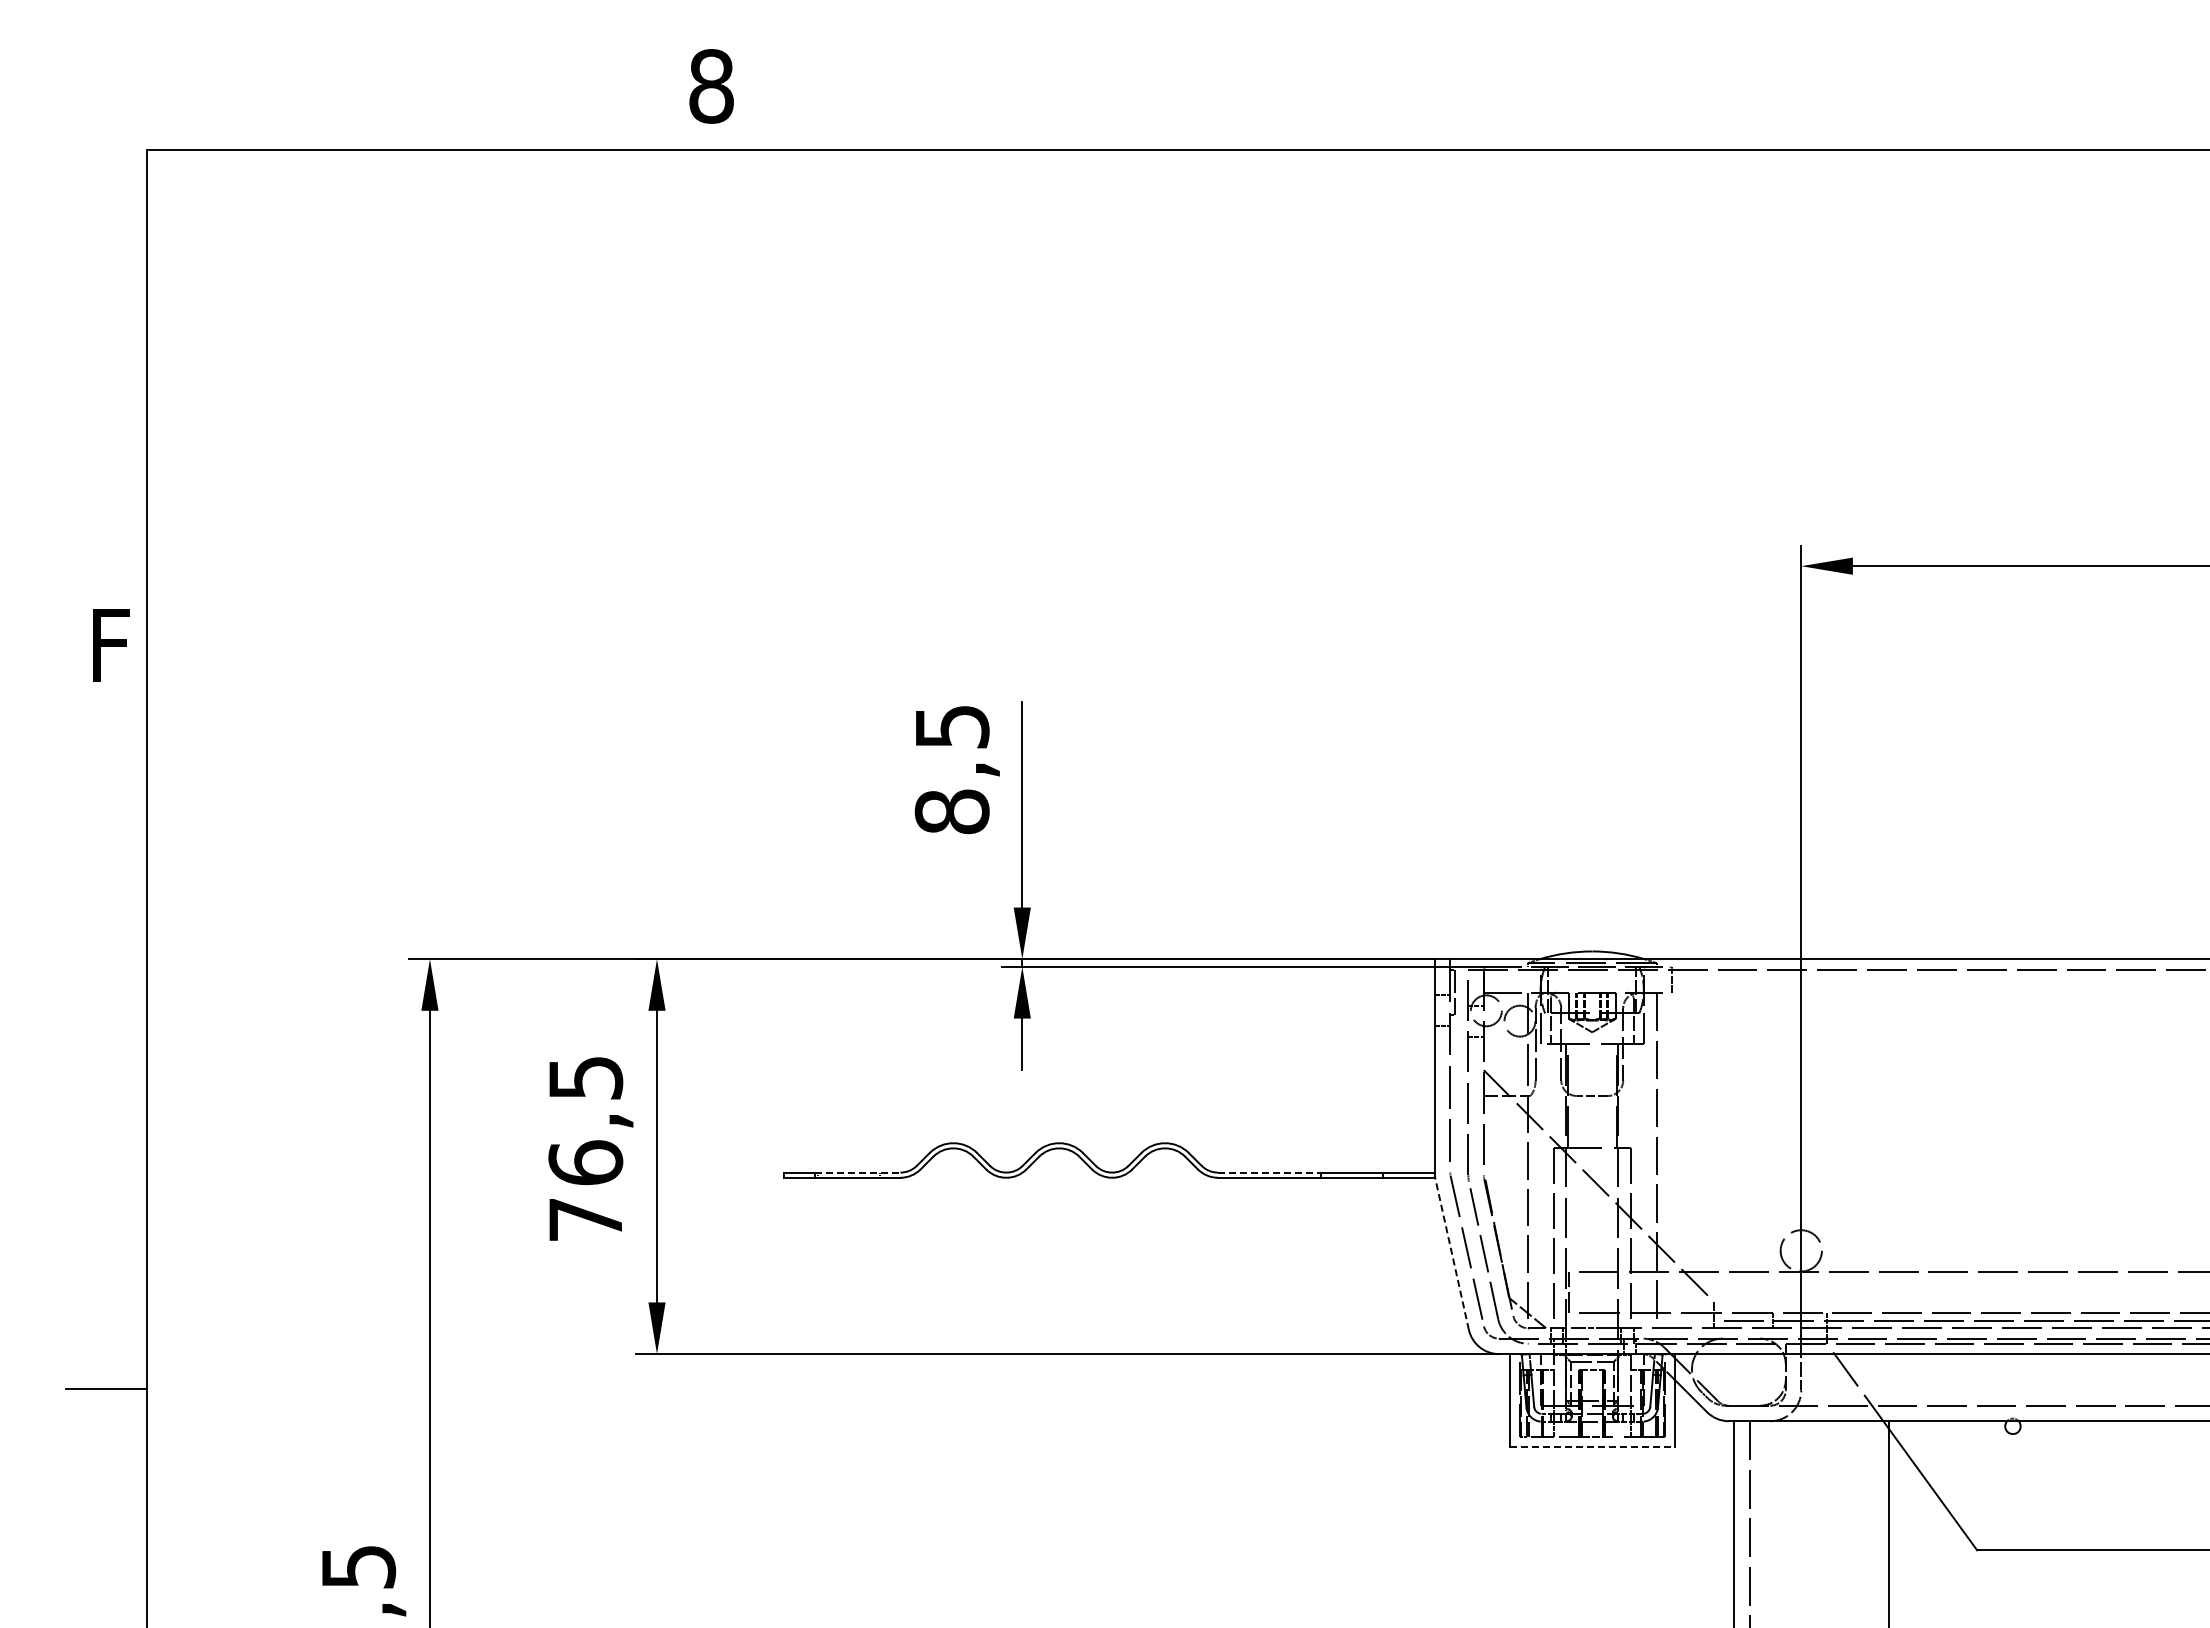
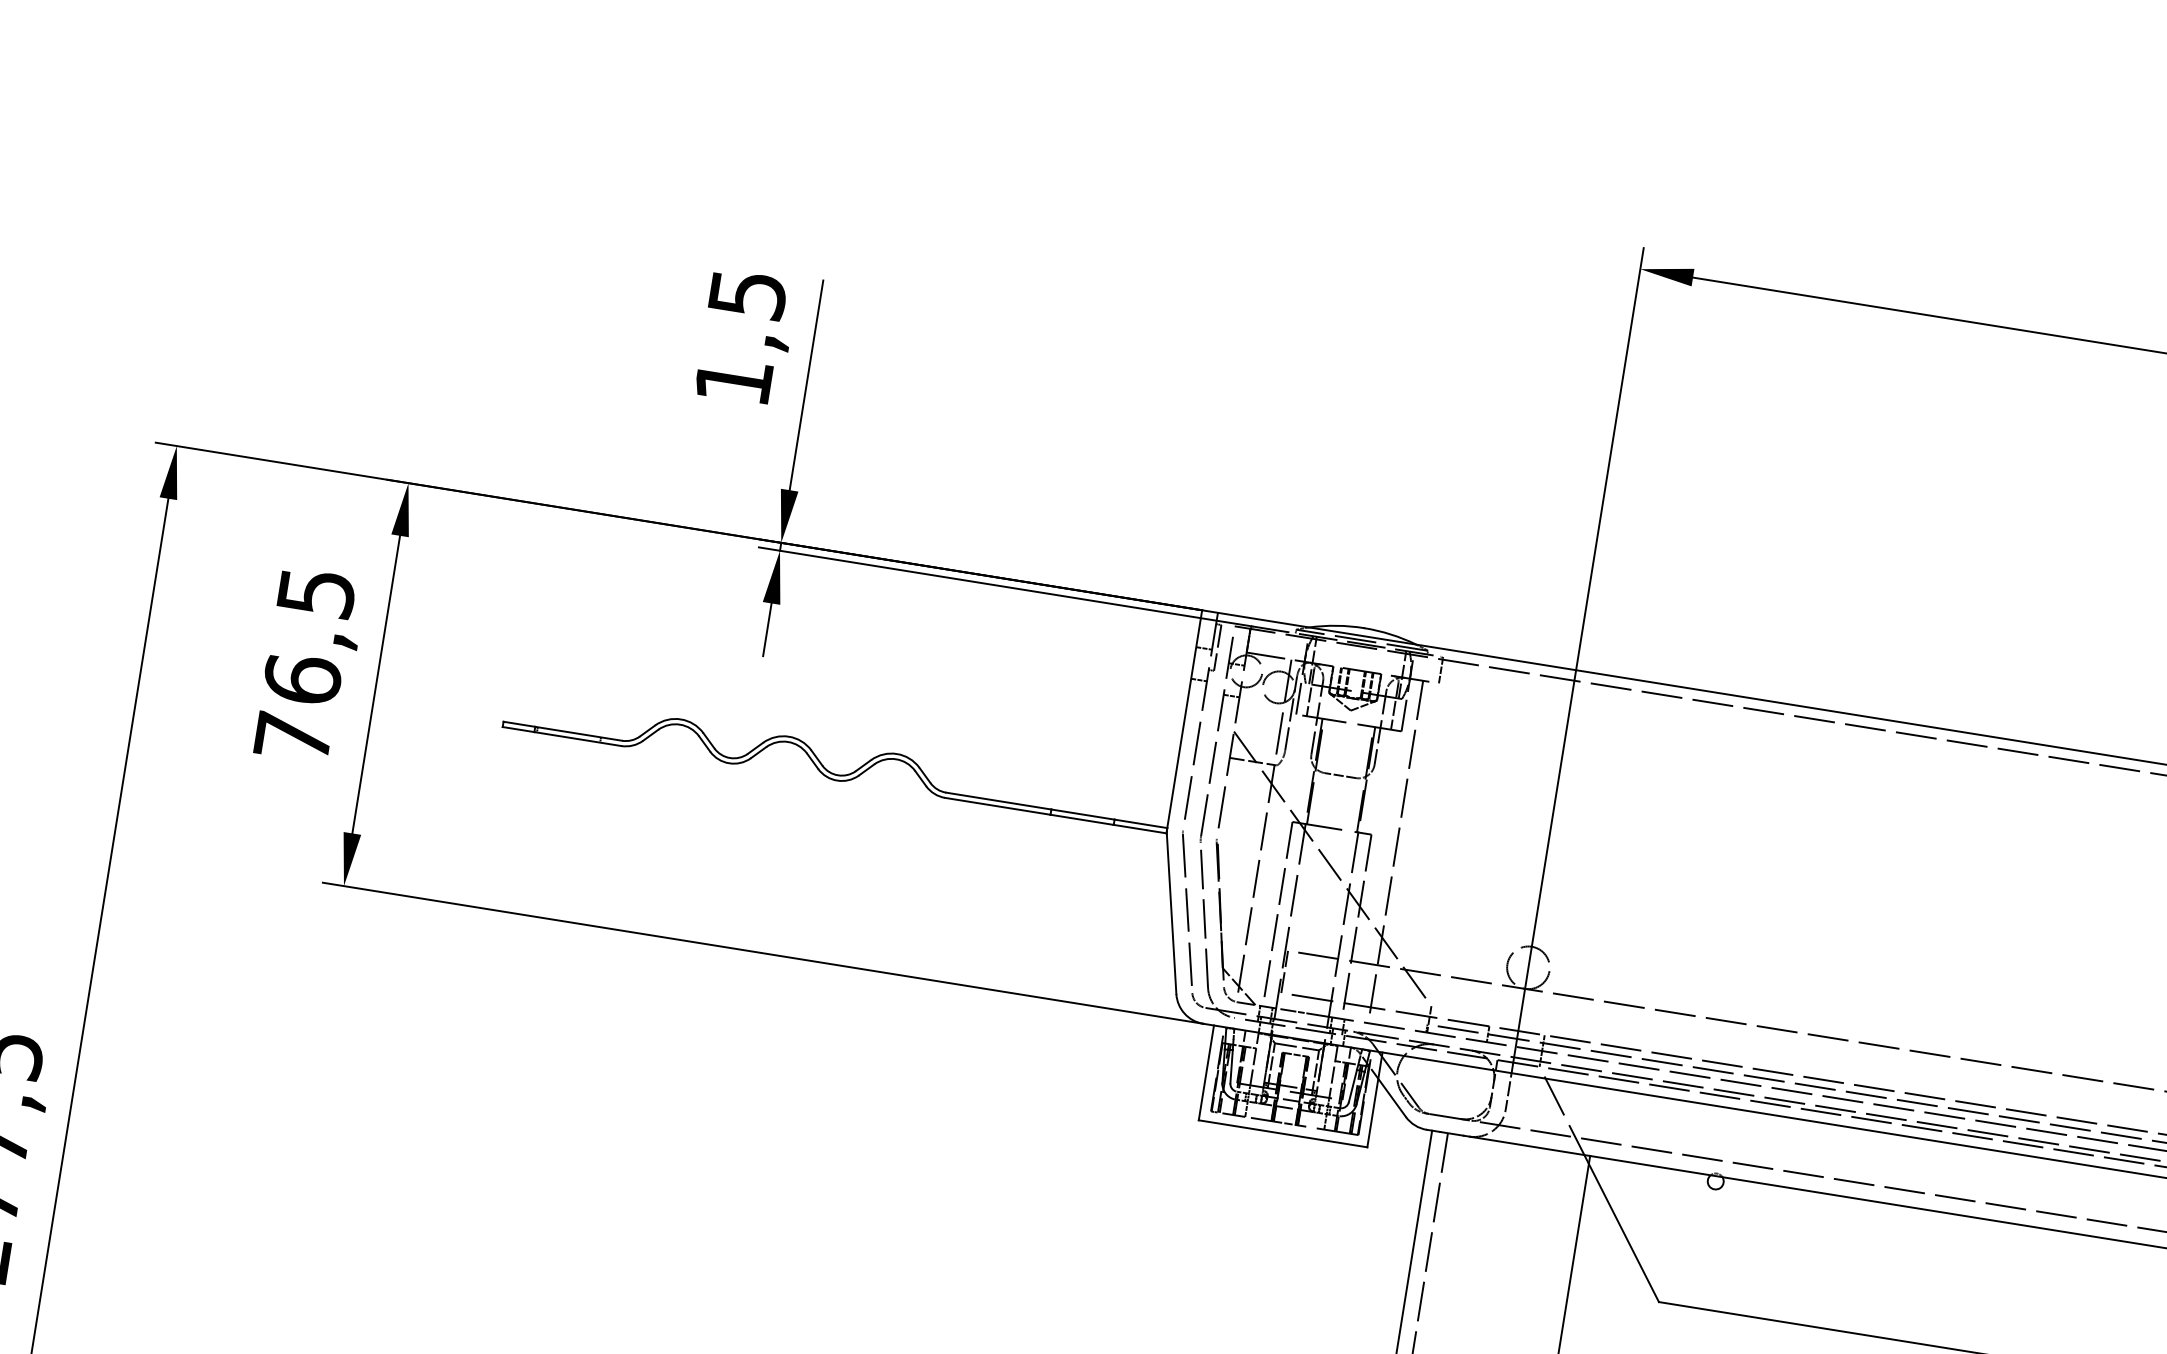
text: (951, 811) -> (733, 380), 8,5 -> 1,5
line: (857, 1172) -> (578, 733), dashed -> solid
line: (1269, 1172) -> (998, 800), dashed -> solid
line: (1452, 1254) -> (1171, 914), dashed -> solid
line: (1592, 1447) -> (1283, 1134), dashed -> solid

